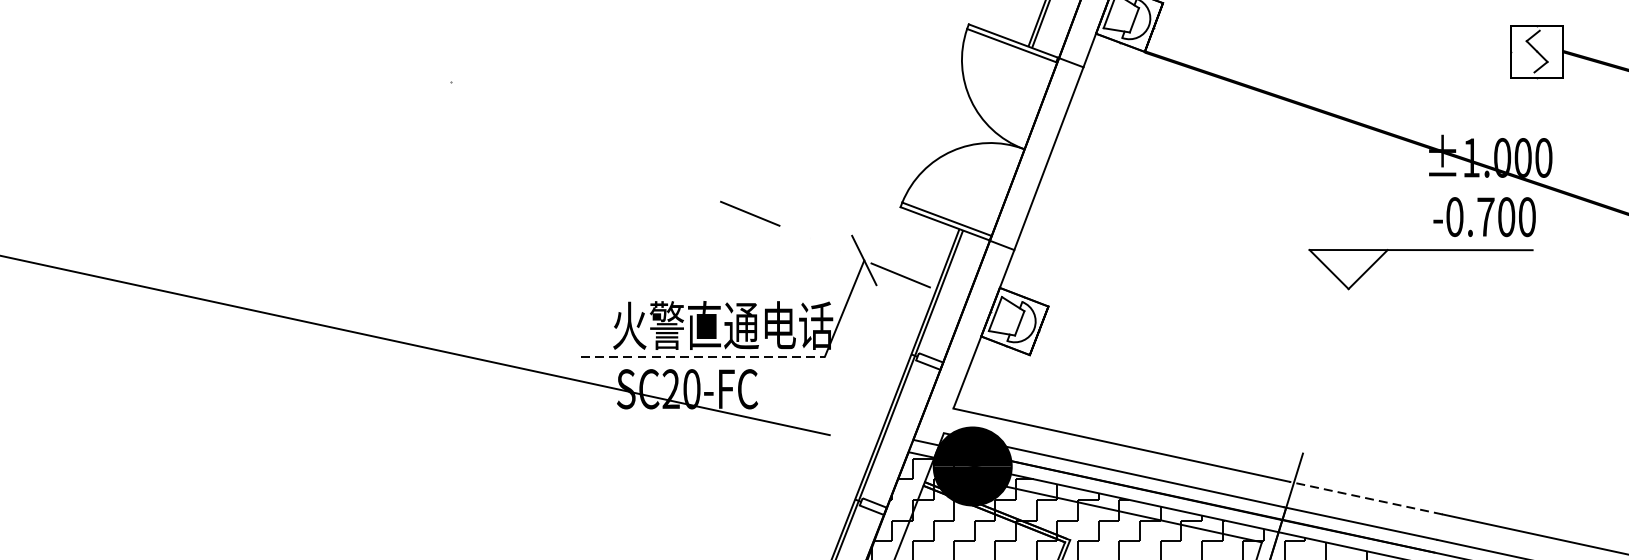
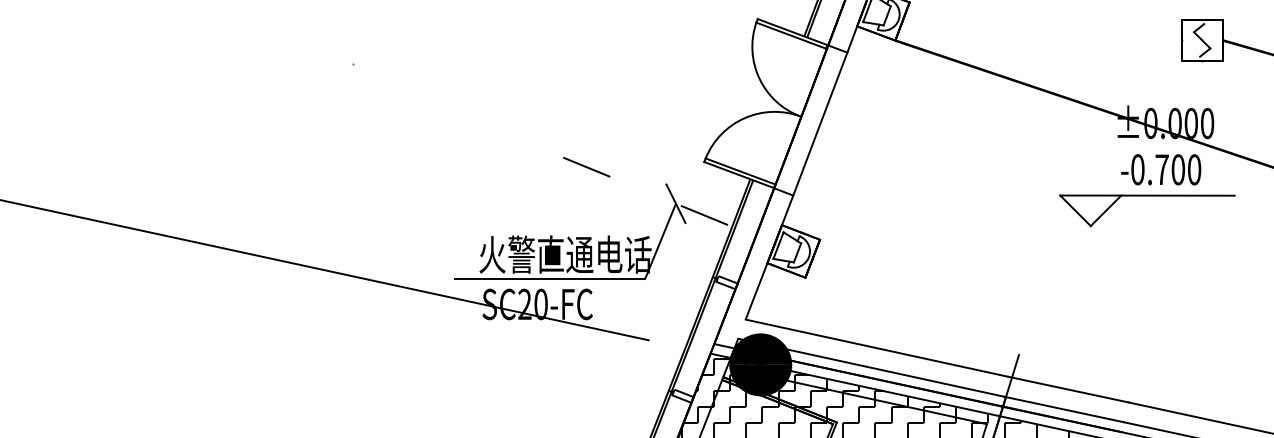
text: (1471, 157) -> (1150, 123), ±1.000 -> ±0.000
part: (1421, 251) -> (1147, 196), moved
line: (703, 356) -> (550, 278), dashed -> solid
line: (1364, 497) -> (1067, 389), dashed -> solid

